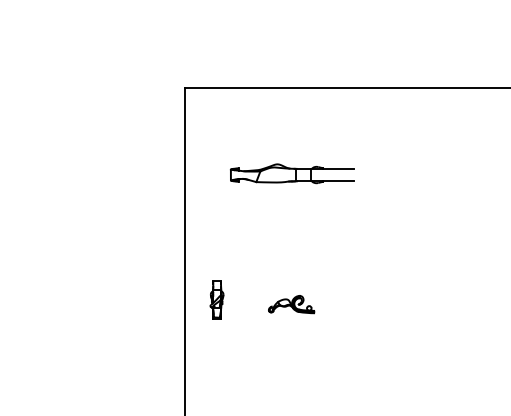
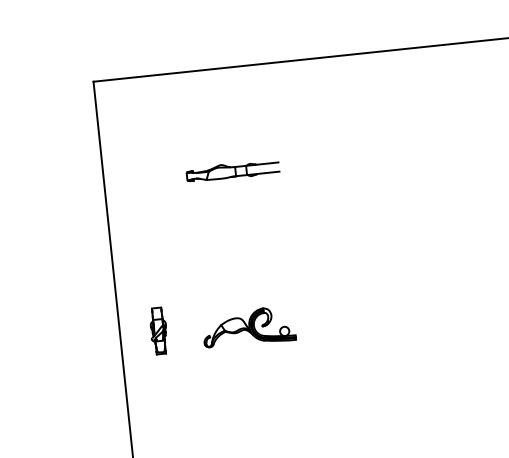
part: (291, 173) -> (231, 170), size x0.62
part: (291, 304) -> (248, 327), size x1.67

